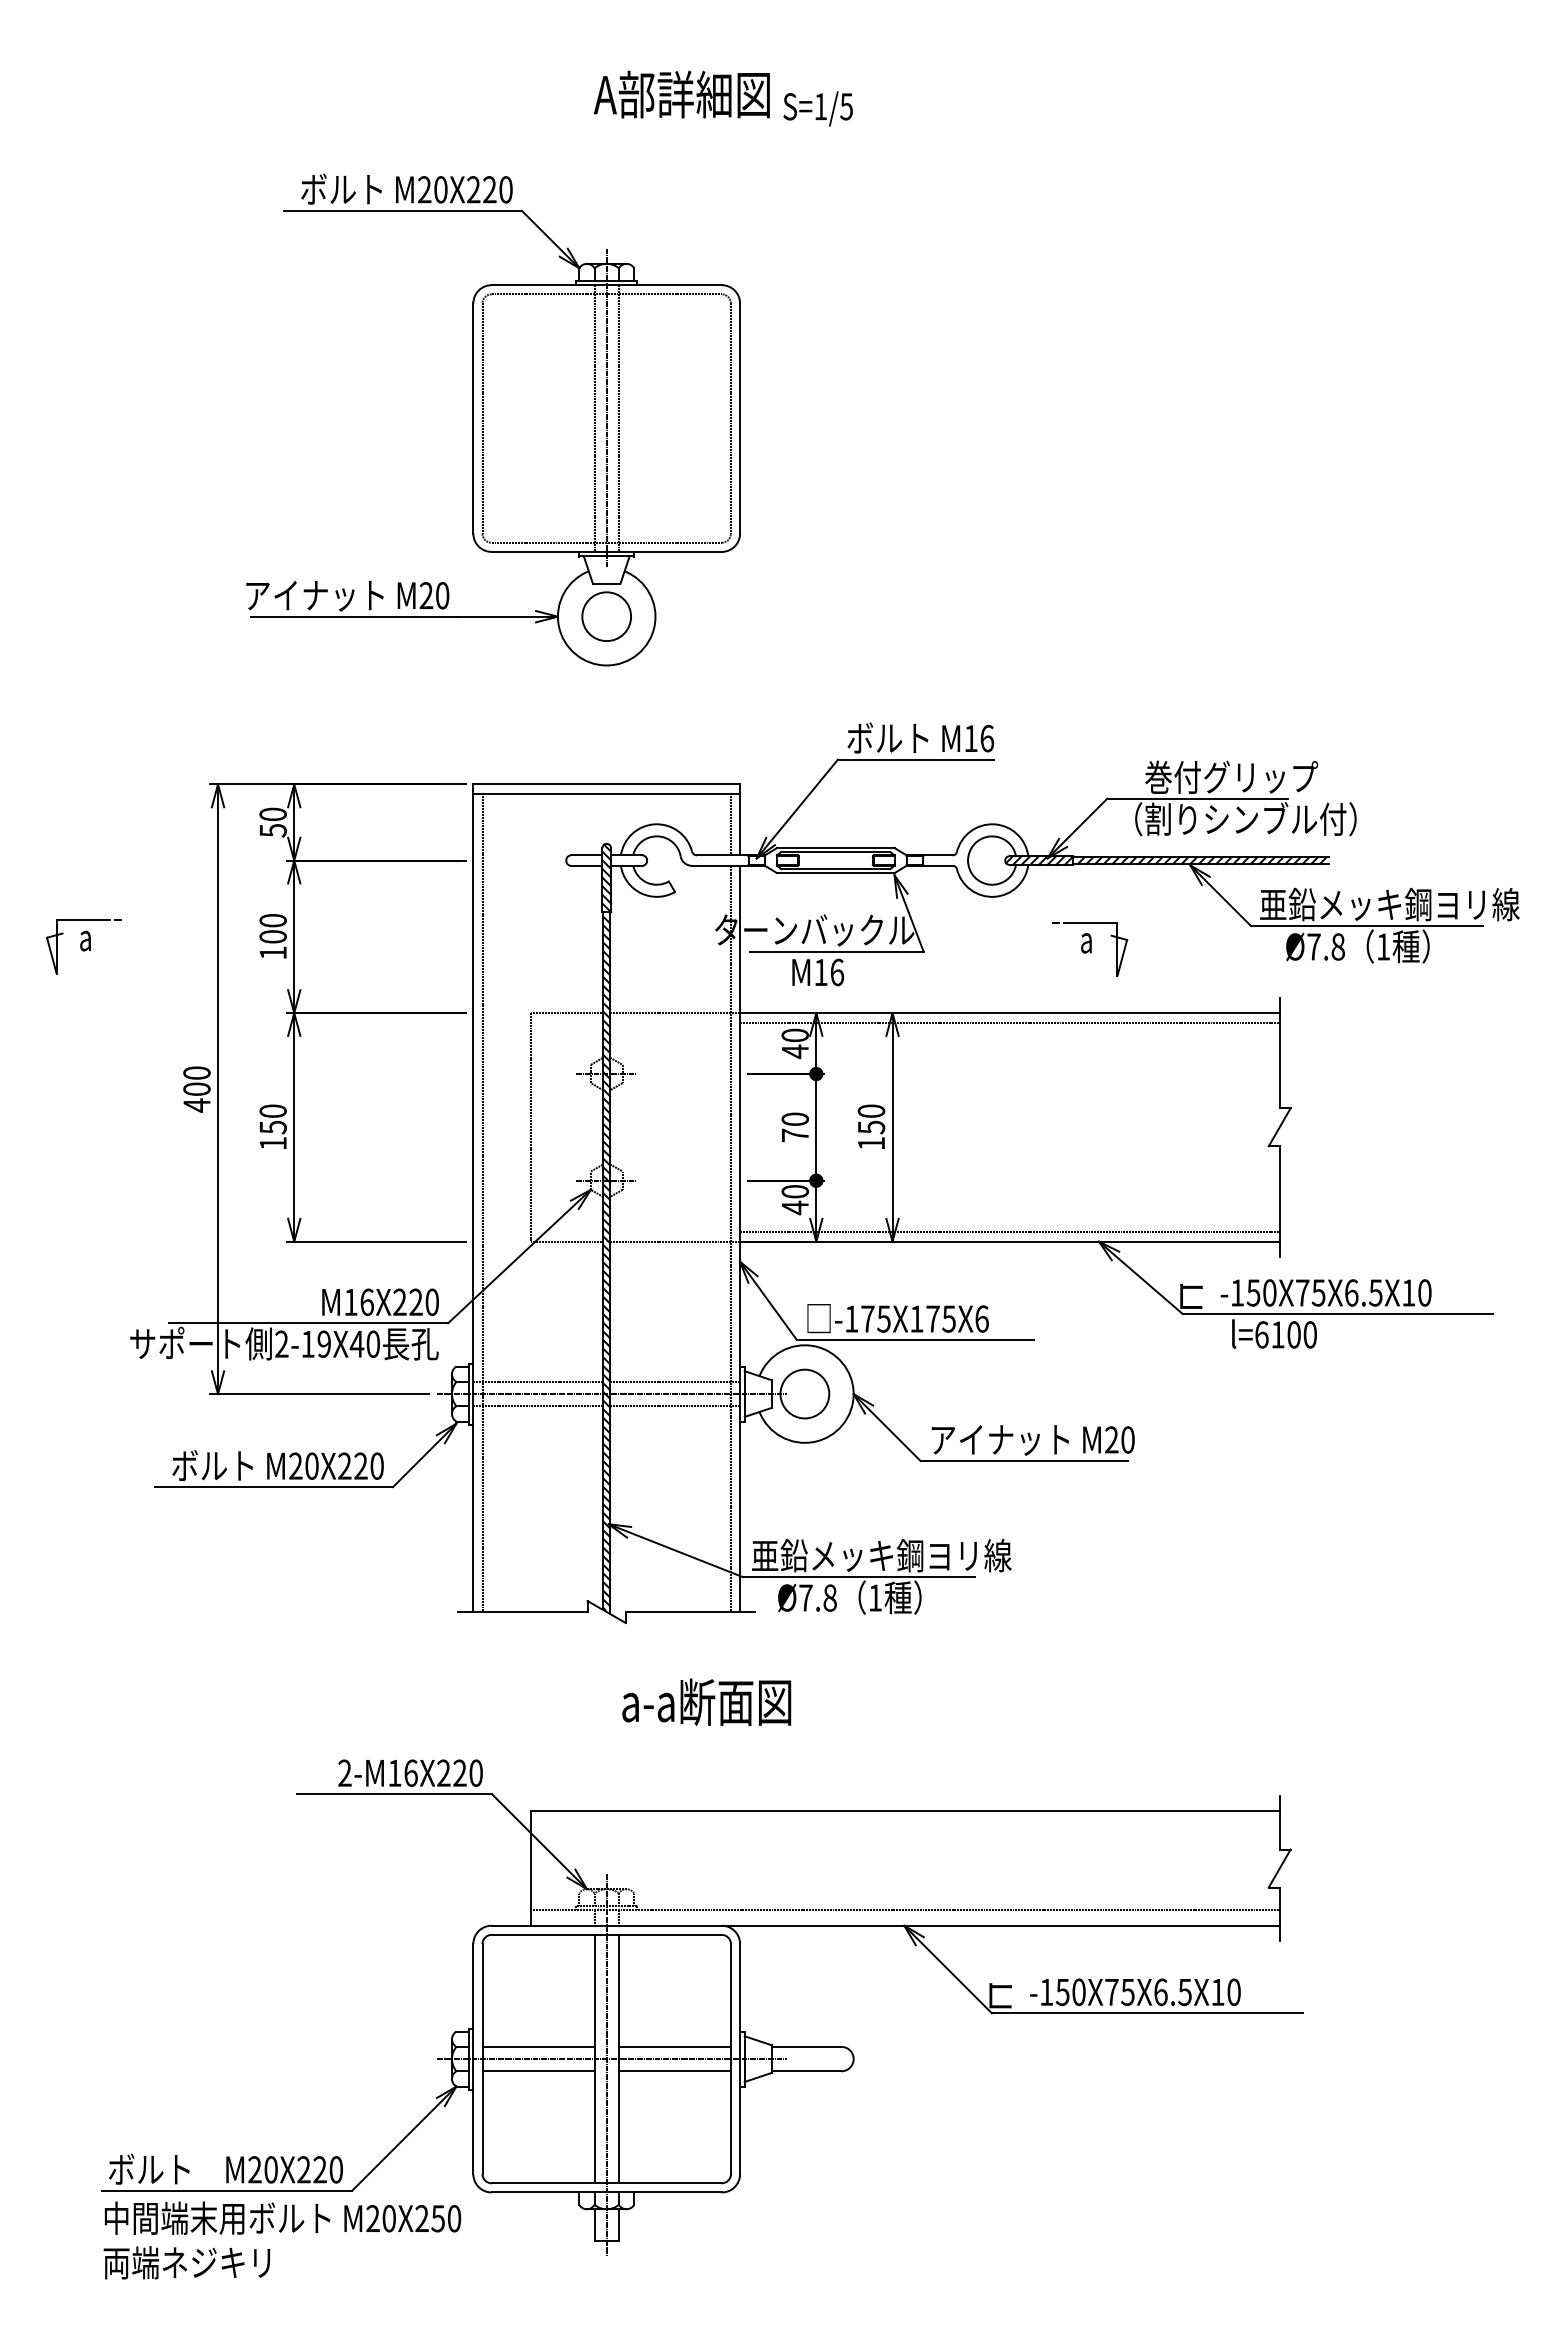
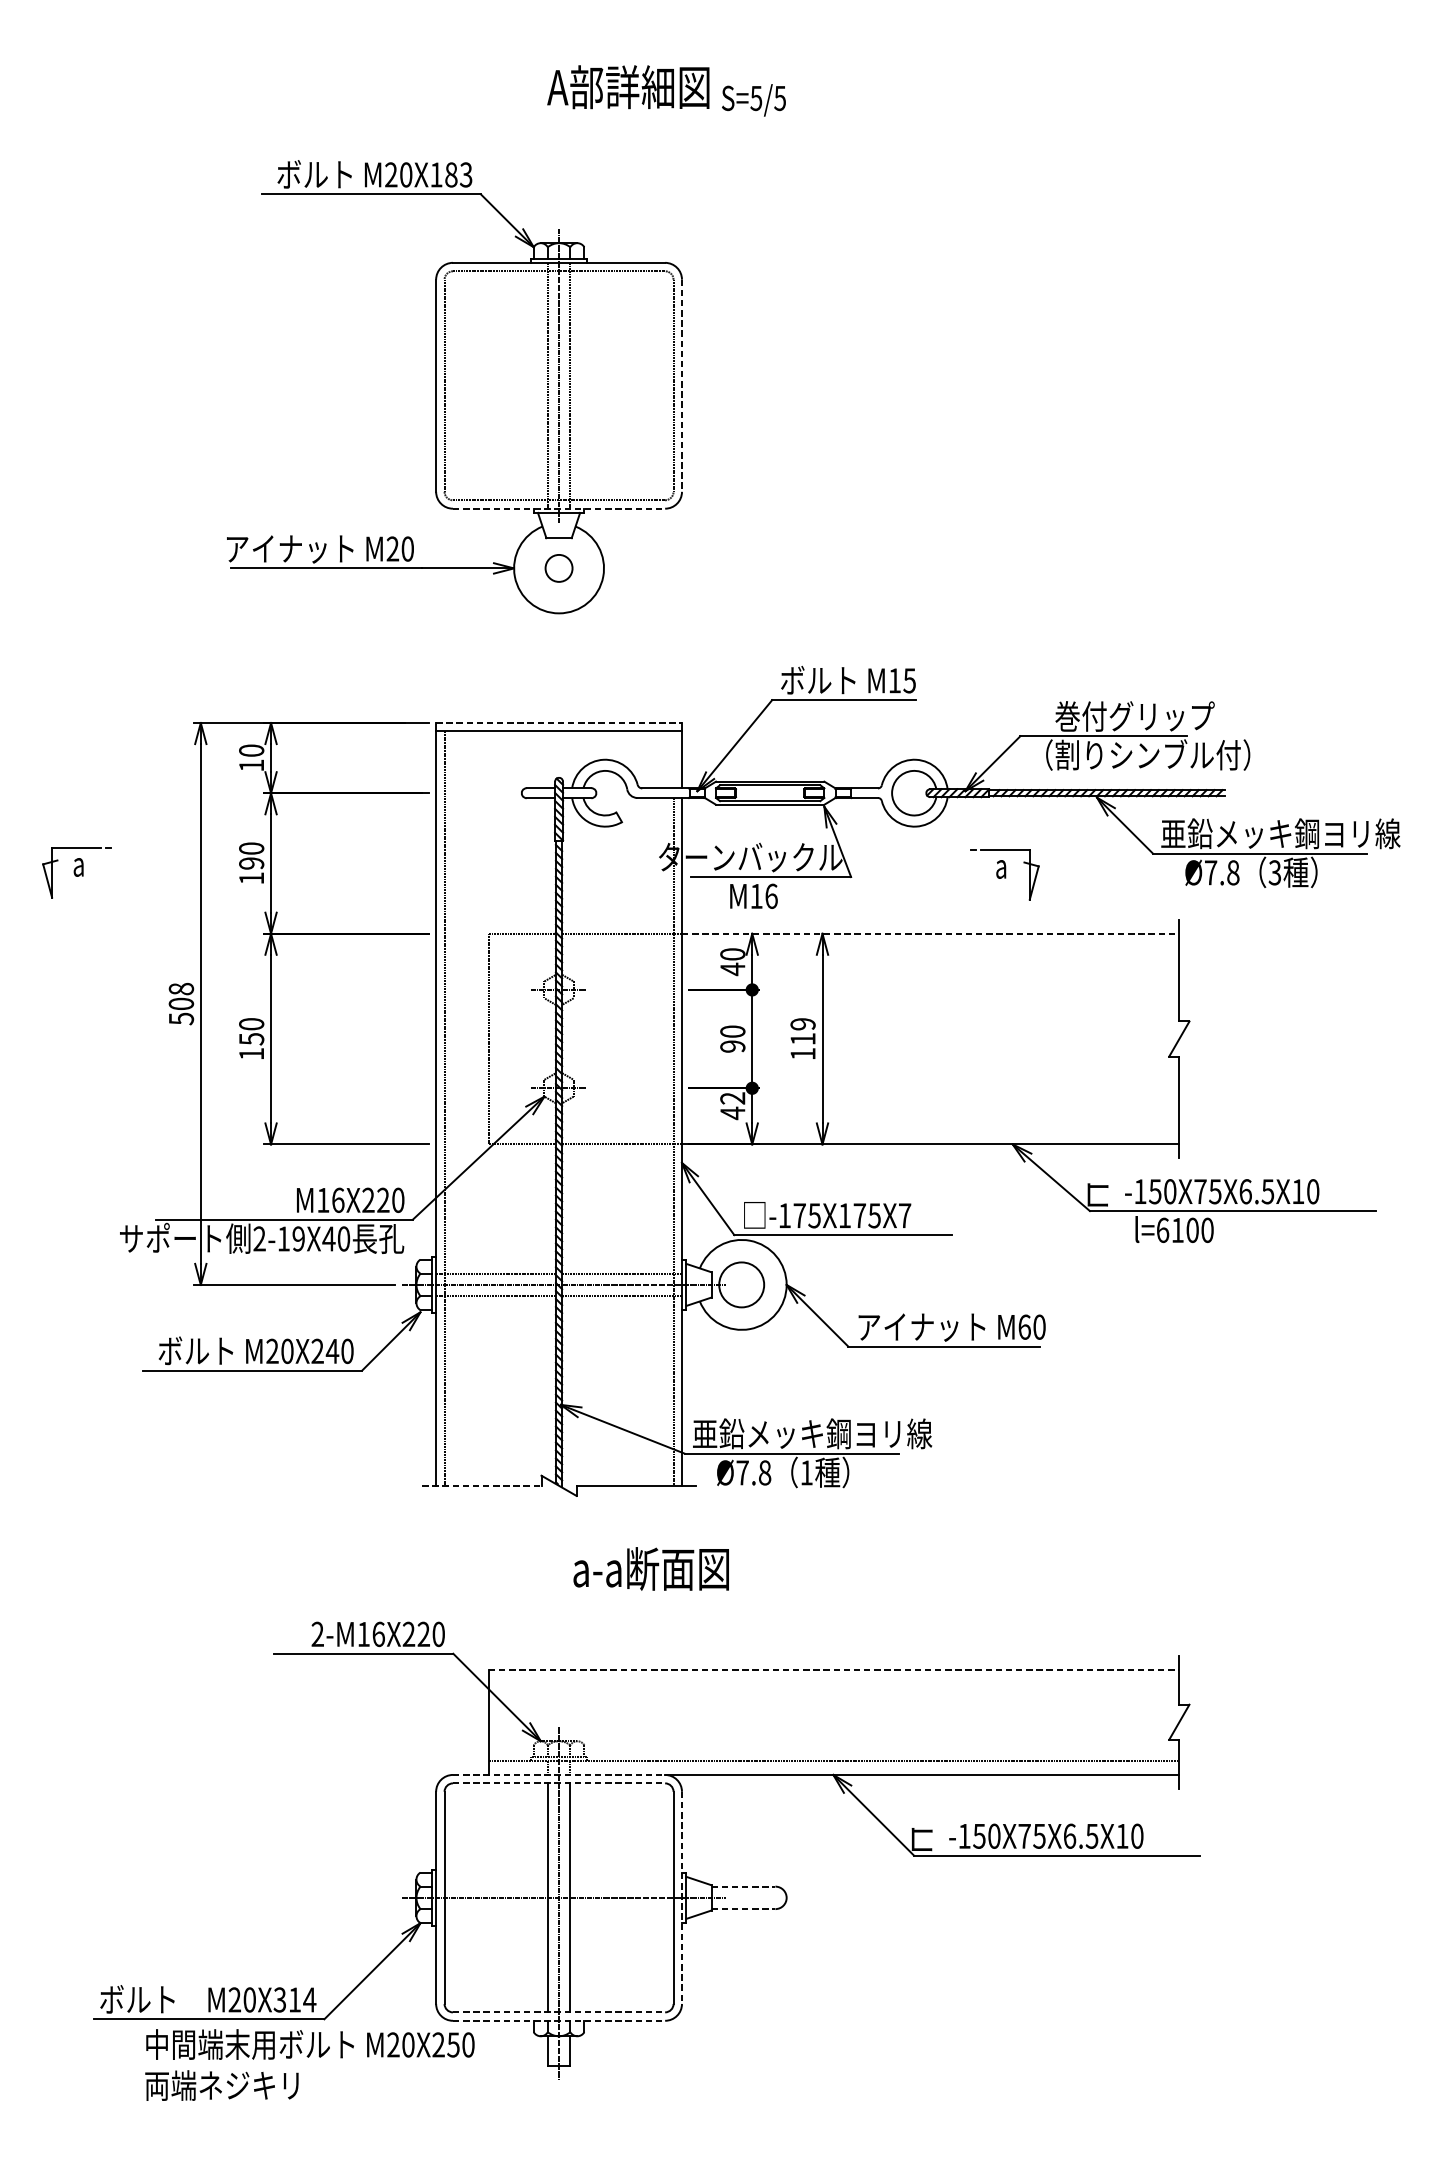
text: (820, 106) -> (756, 98), S=1/5 -> S=5/5
text: (489, 189) -> (451, 174), M20X220 -> M20X183
line: (740, 419) -> (682, 386), solid -> dashed
line: (607, 551) -> (559, 508), solid -> dashed
circle: (606, 616) -> (558, 568), size x0.6
text: (987, 738) -> (910, 680), M16 -> M15
line: (607, 784) -> (559, 723), solid -> dashed
line: (730, 824) -> (673, 759), removed
text: (272, 830) -> (251, 765), 50 -> 10
text: (272, 936) -> (251, 863), 100 -> 190
text: (1382, 946) -> (1274, 872), 1 -> 3
line: (1009, 1013) -> (930, 934), solid -> dashed
line: (1009, 1022) -> (930, 942), removed
text: (196, 1089) -> (180, 1004), 400 -> 508
text: (871, 1119) -> (803, 1031), 150 -> 119
text: (794, 1135) -> (732, 1046), 70 -> 90
text: (794, 1191) -> (732, 1098), 40 -> 42
line: (1009, 1231) -> (930, 1135), removed
text: (981, 1318) -> (904, 1215), -175X175X6 -> -175X175X7
text: (1111, 1439) -> (1024, 1326), M20 -> M60
text: (360, 1465) -> (332, 1350), M20X220 -> M20X240
line: (522, 1612) -> (481, 1486), solid -> dashed
line: (905, 1811) -> (834, 1669), solid -> dashed
line: (607, 1925) -> (559, 1774), solid -> dashed
line: (607, 1934) -> (559, 1783), solid -> dashed
line: (538, 2046) -> (496, 1886), removed
line: (674, 2046) -> (621, 1886), removed
line: (806, 2046) -> (743, 1886), solid -> dashed
line: (740, 2059) -> (682, 1898), solid -> dashed
line: (538, 2071) -> (496, 1909), removed
line: (674, 2071) -> (621, 1909), removed
line: (806, 2071) -> (743, 1909), solid -> dashed
text: (320, 2169) -> (295, 1999), M20X220 -> M20X314
line: (607, 2183) -> (559, 2012), solid -> dashed
line: (607, 2192) -> (559, 2020), solid -> dashed
text: (282, 2240) -> (310, 2065), moved

